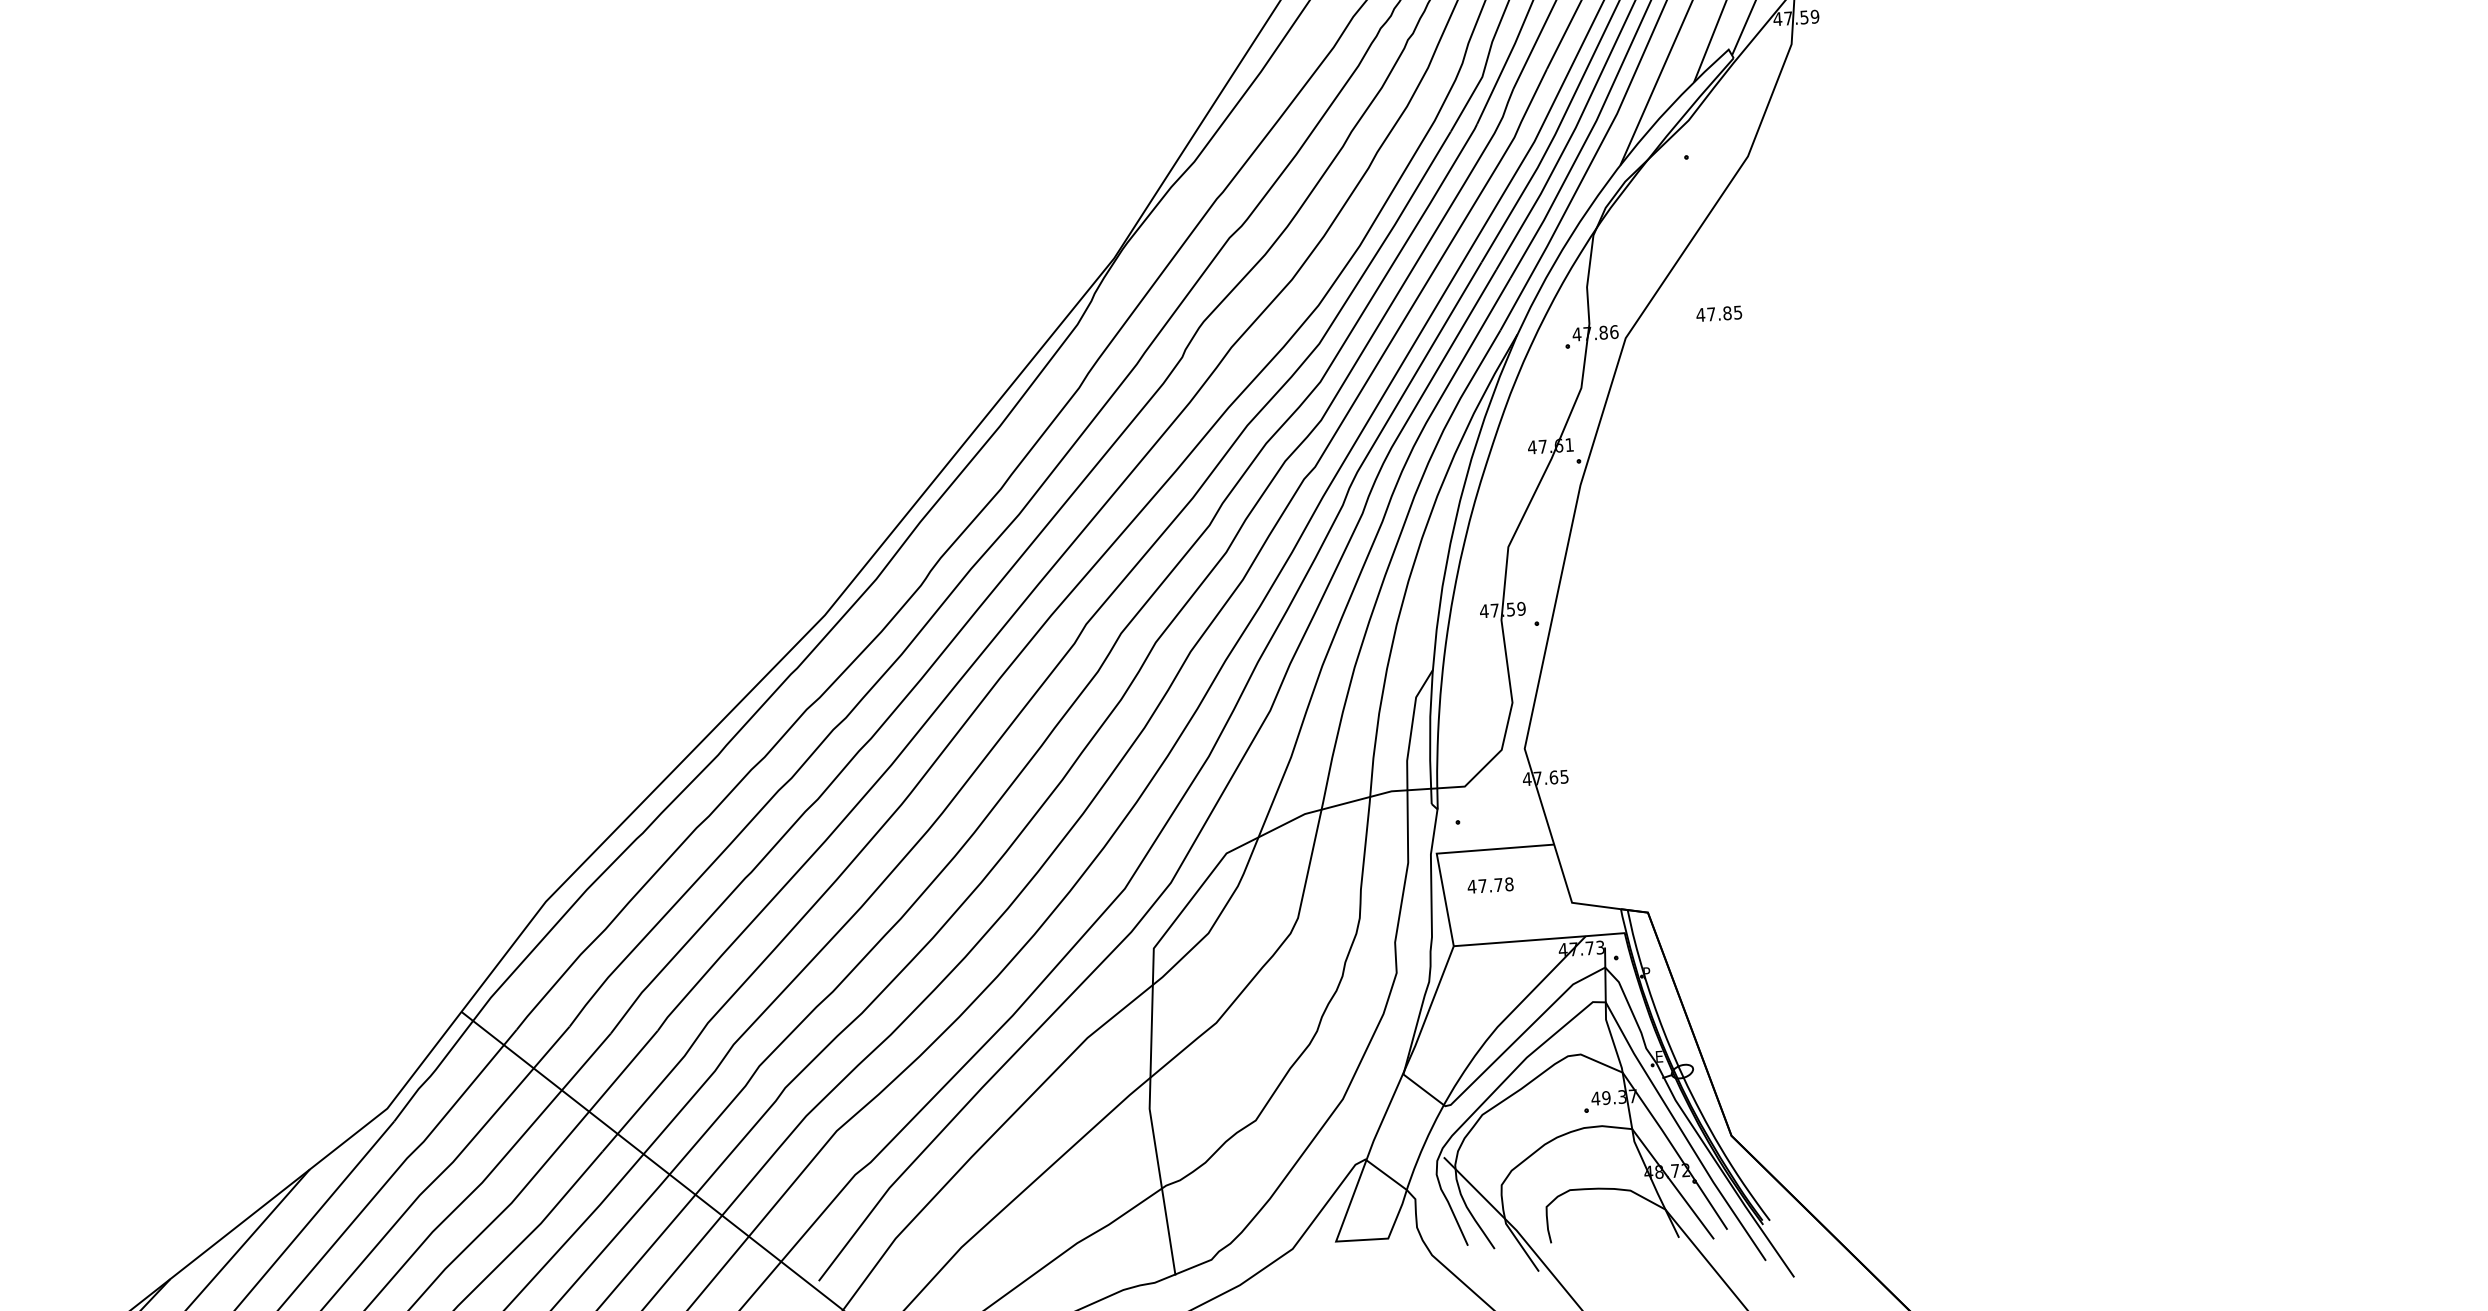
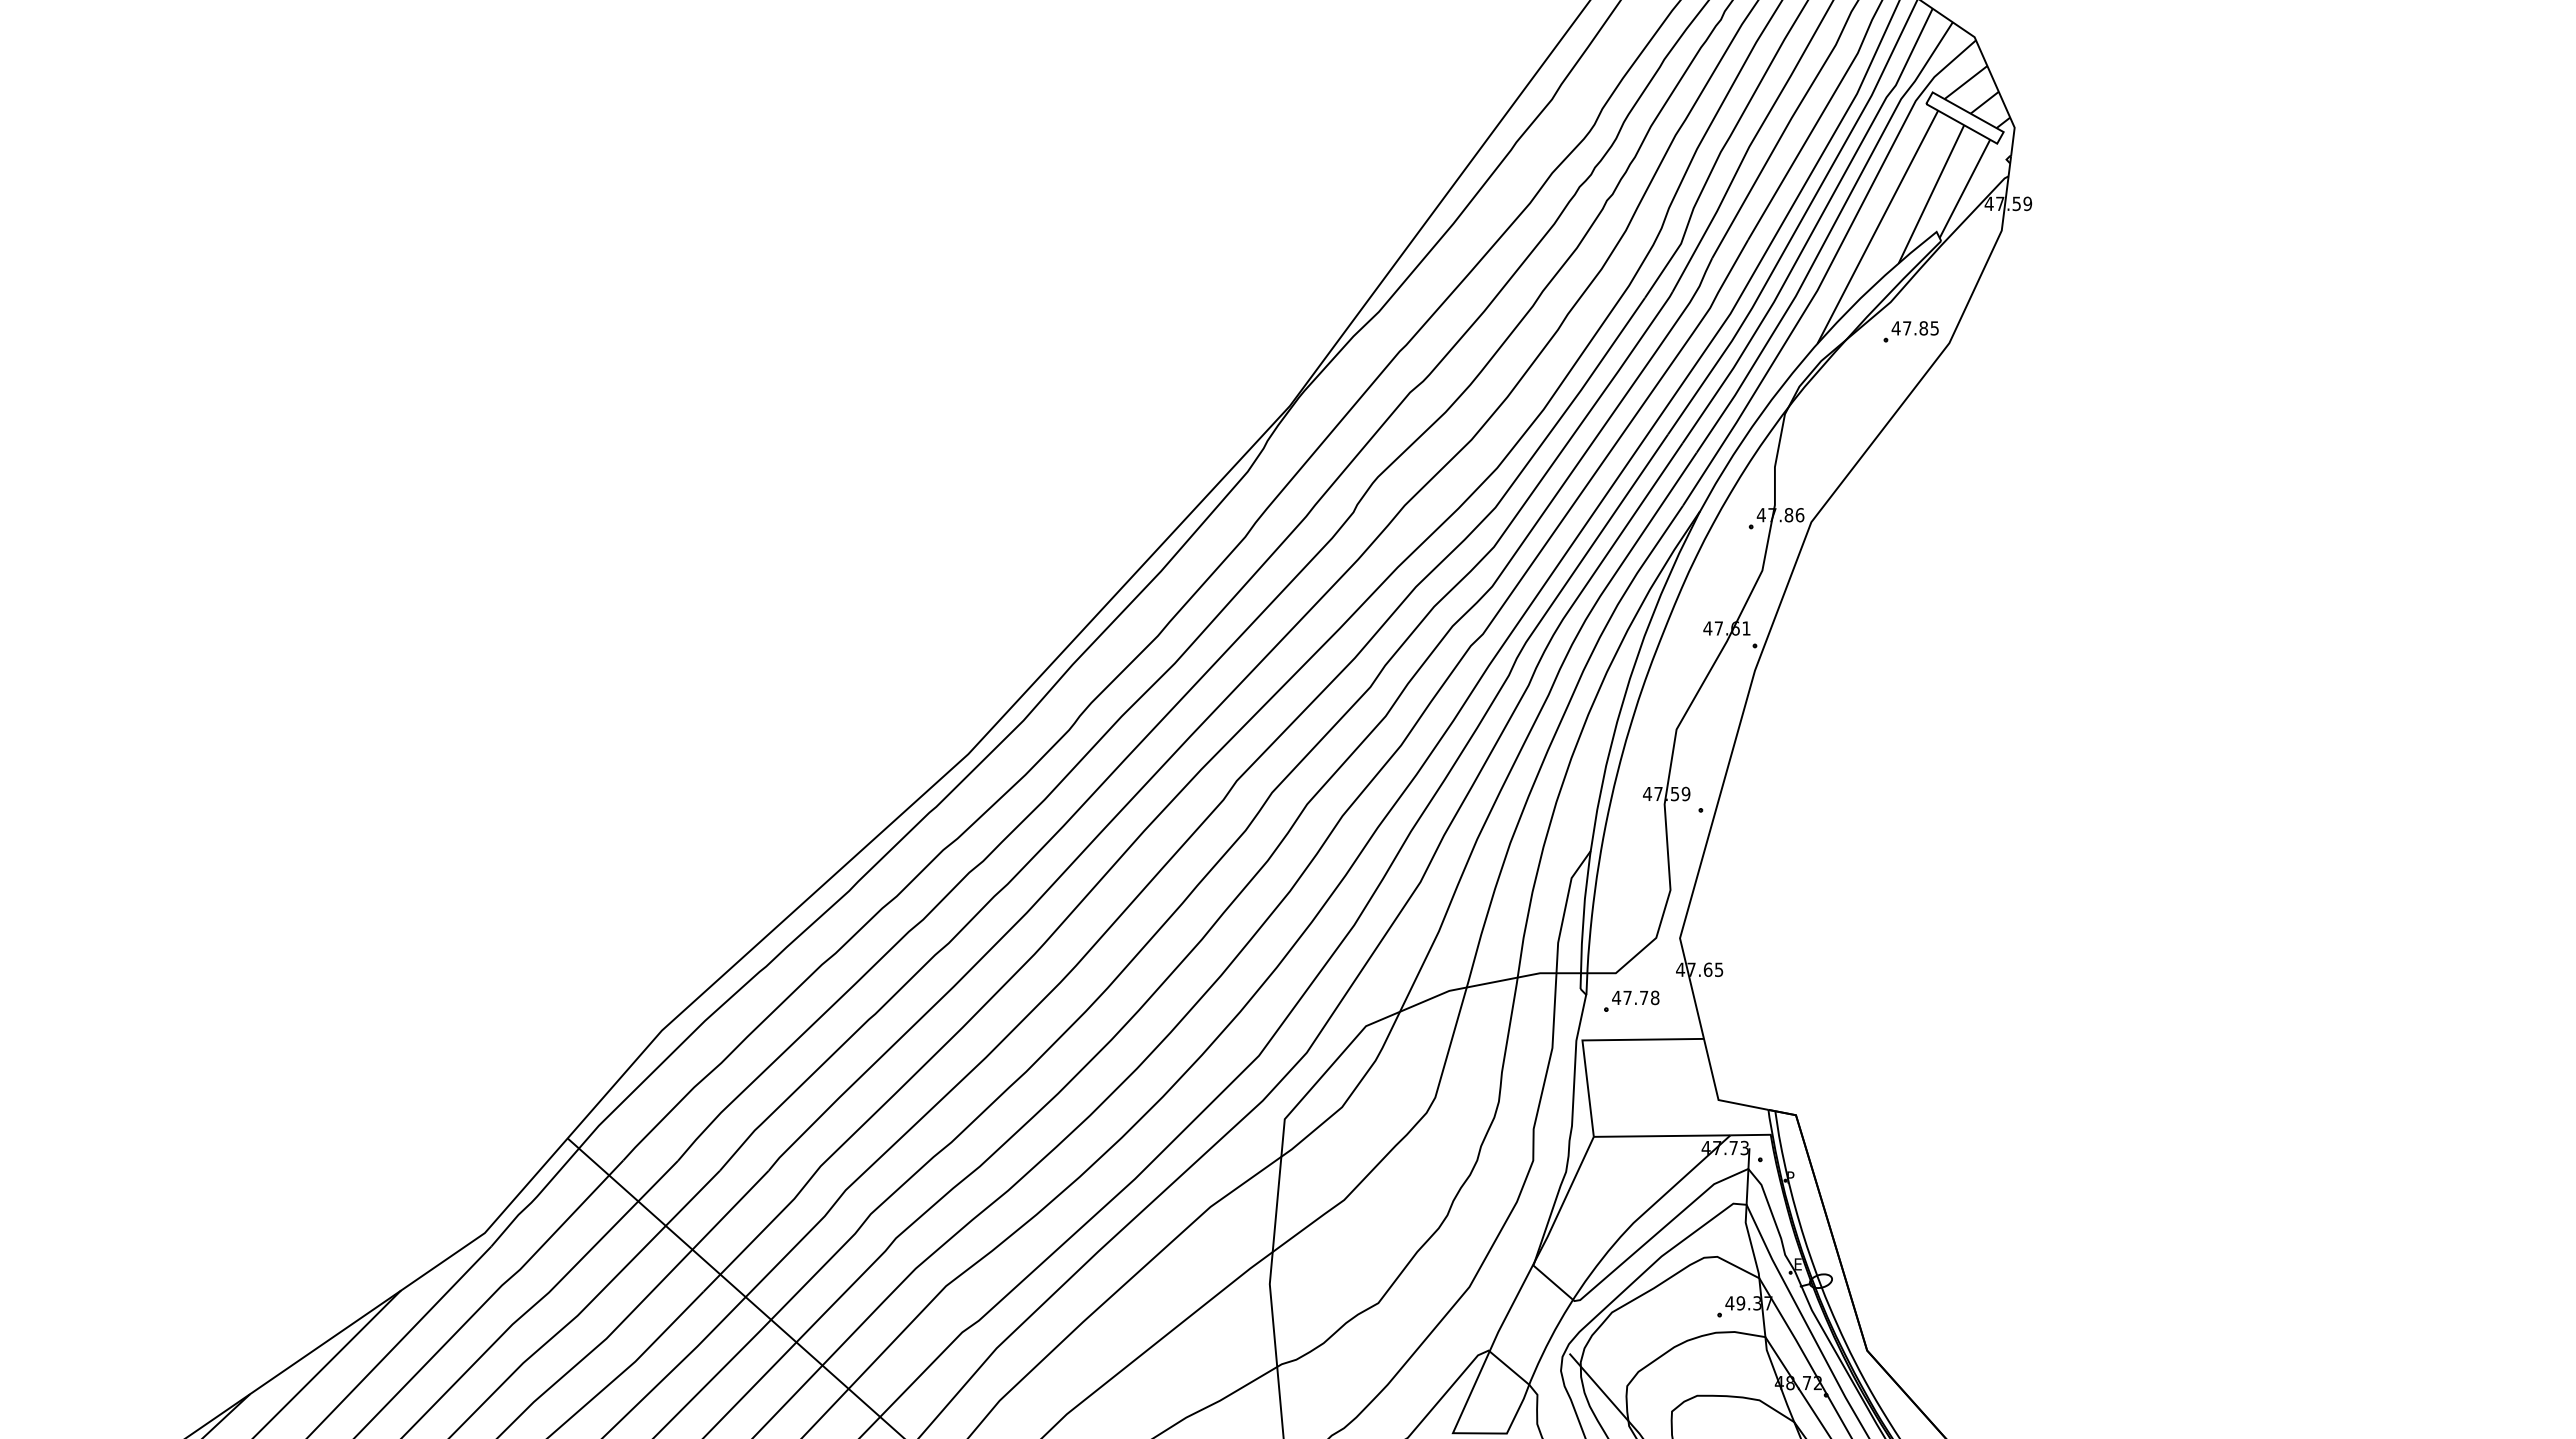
text: (1718, 314) -> (1914, 328), moved
text: (1490, 885) -> (1635, 997), moved

